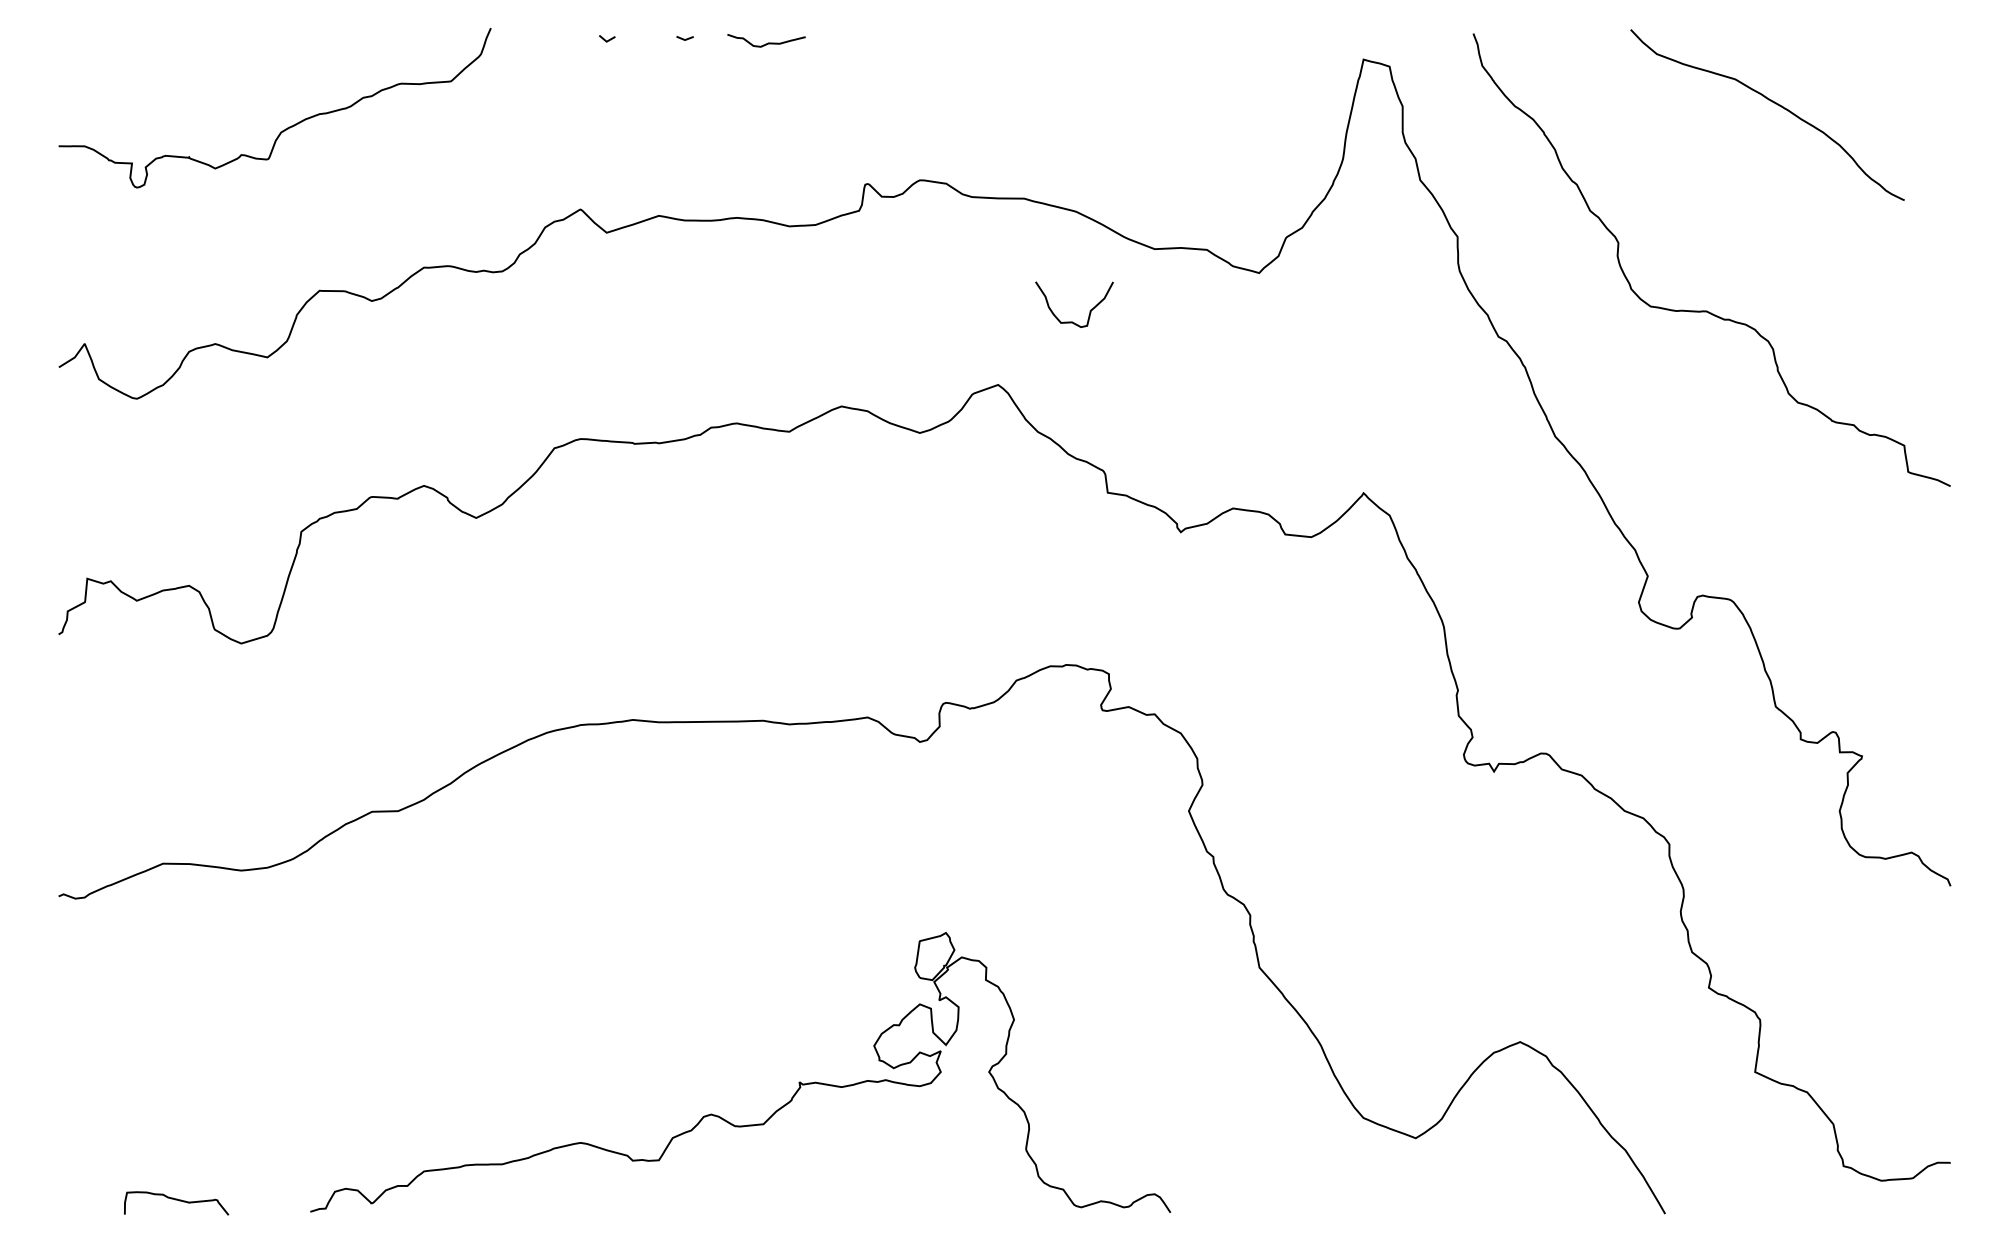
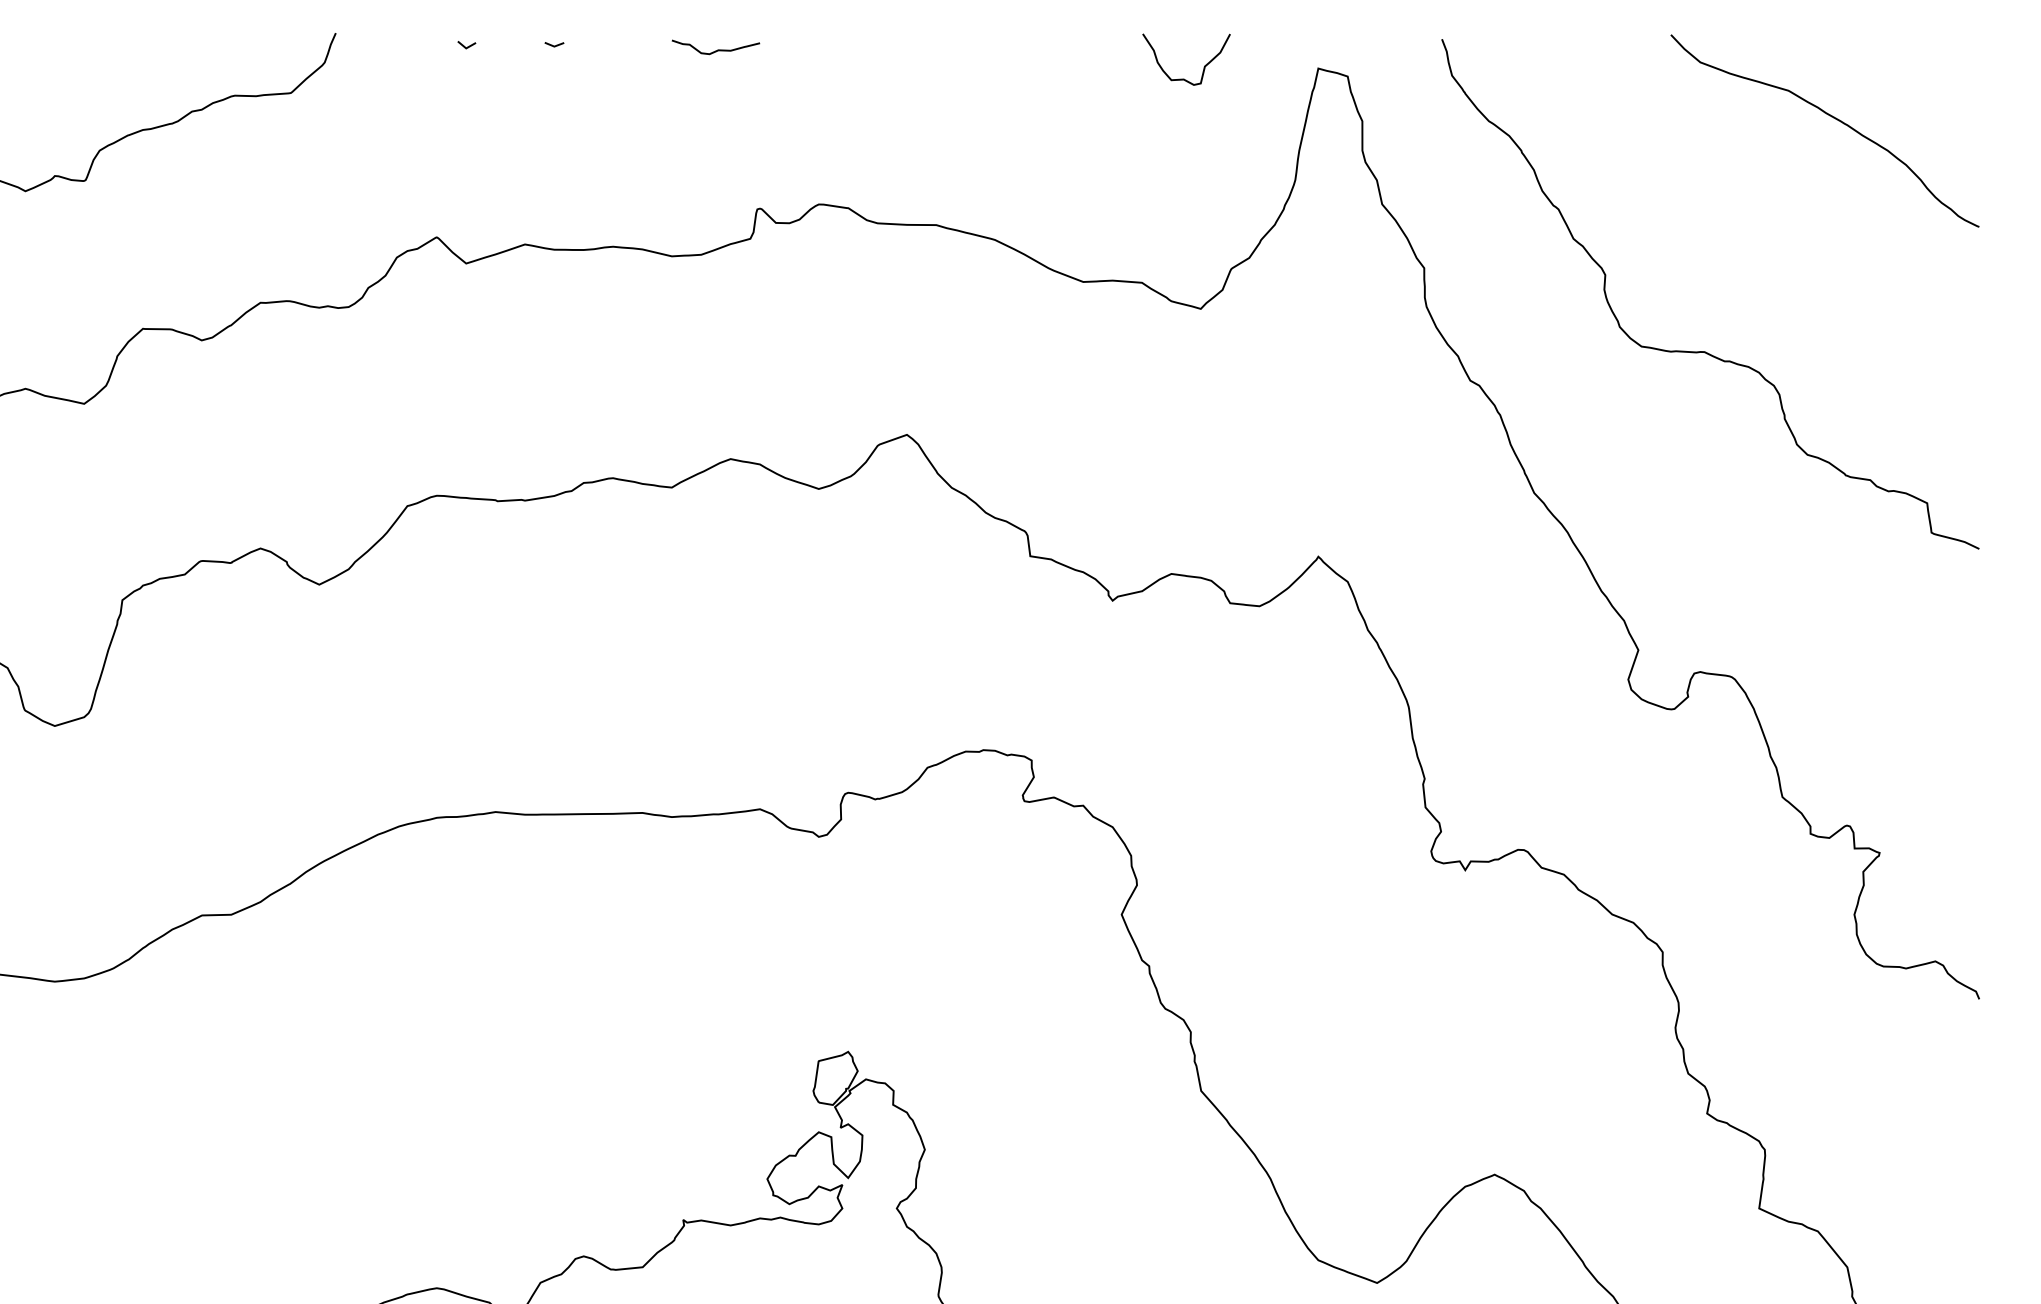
curve: (768, 42) -> (718, 49), moved
curve: (1775, 104) -> (1833, 119), moved
curve: (1089, 311) -> (1203, 67), moved

